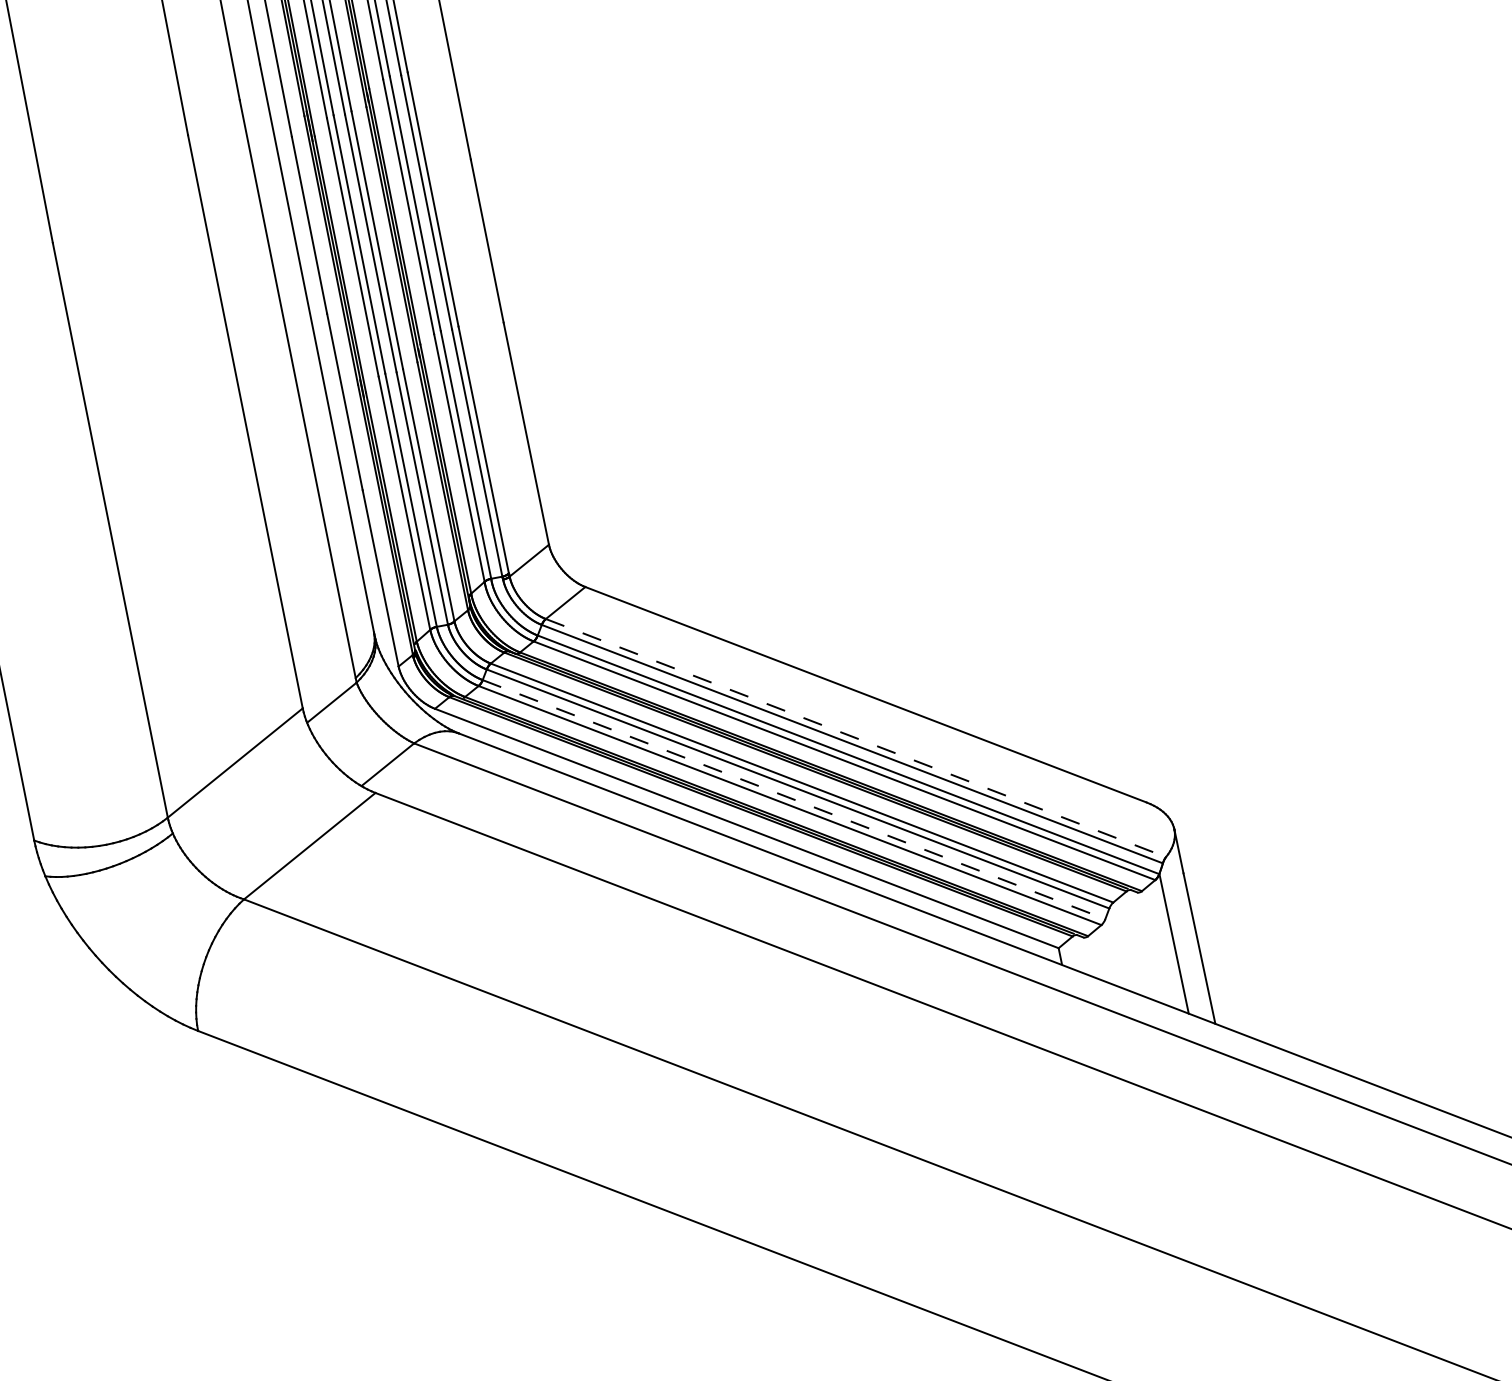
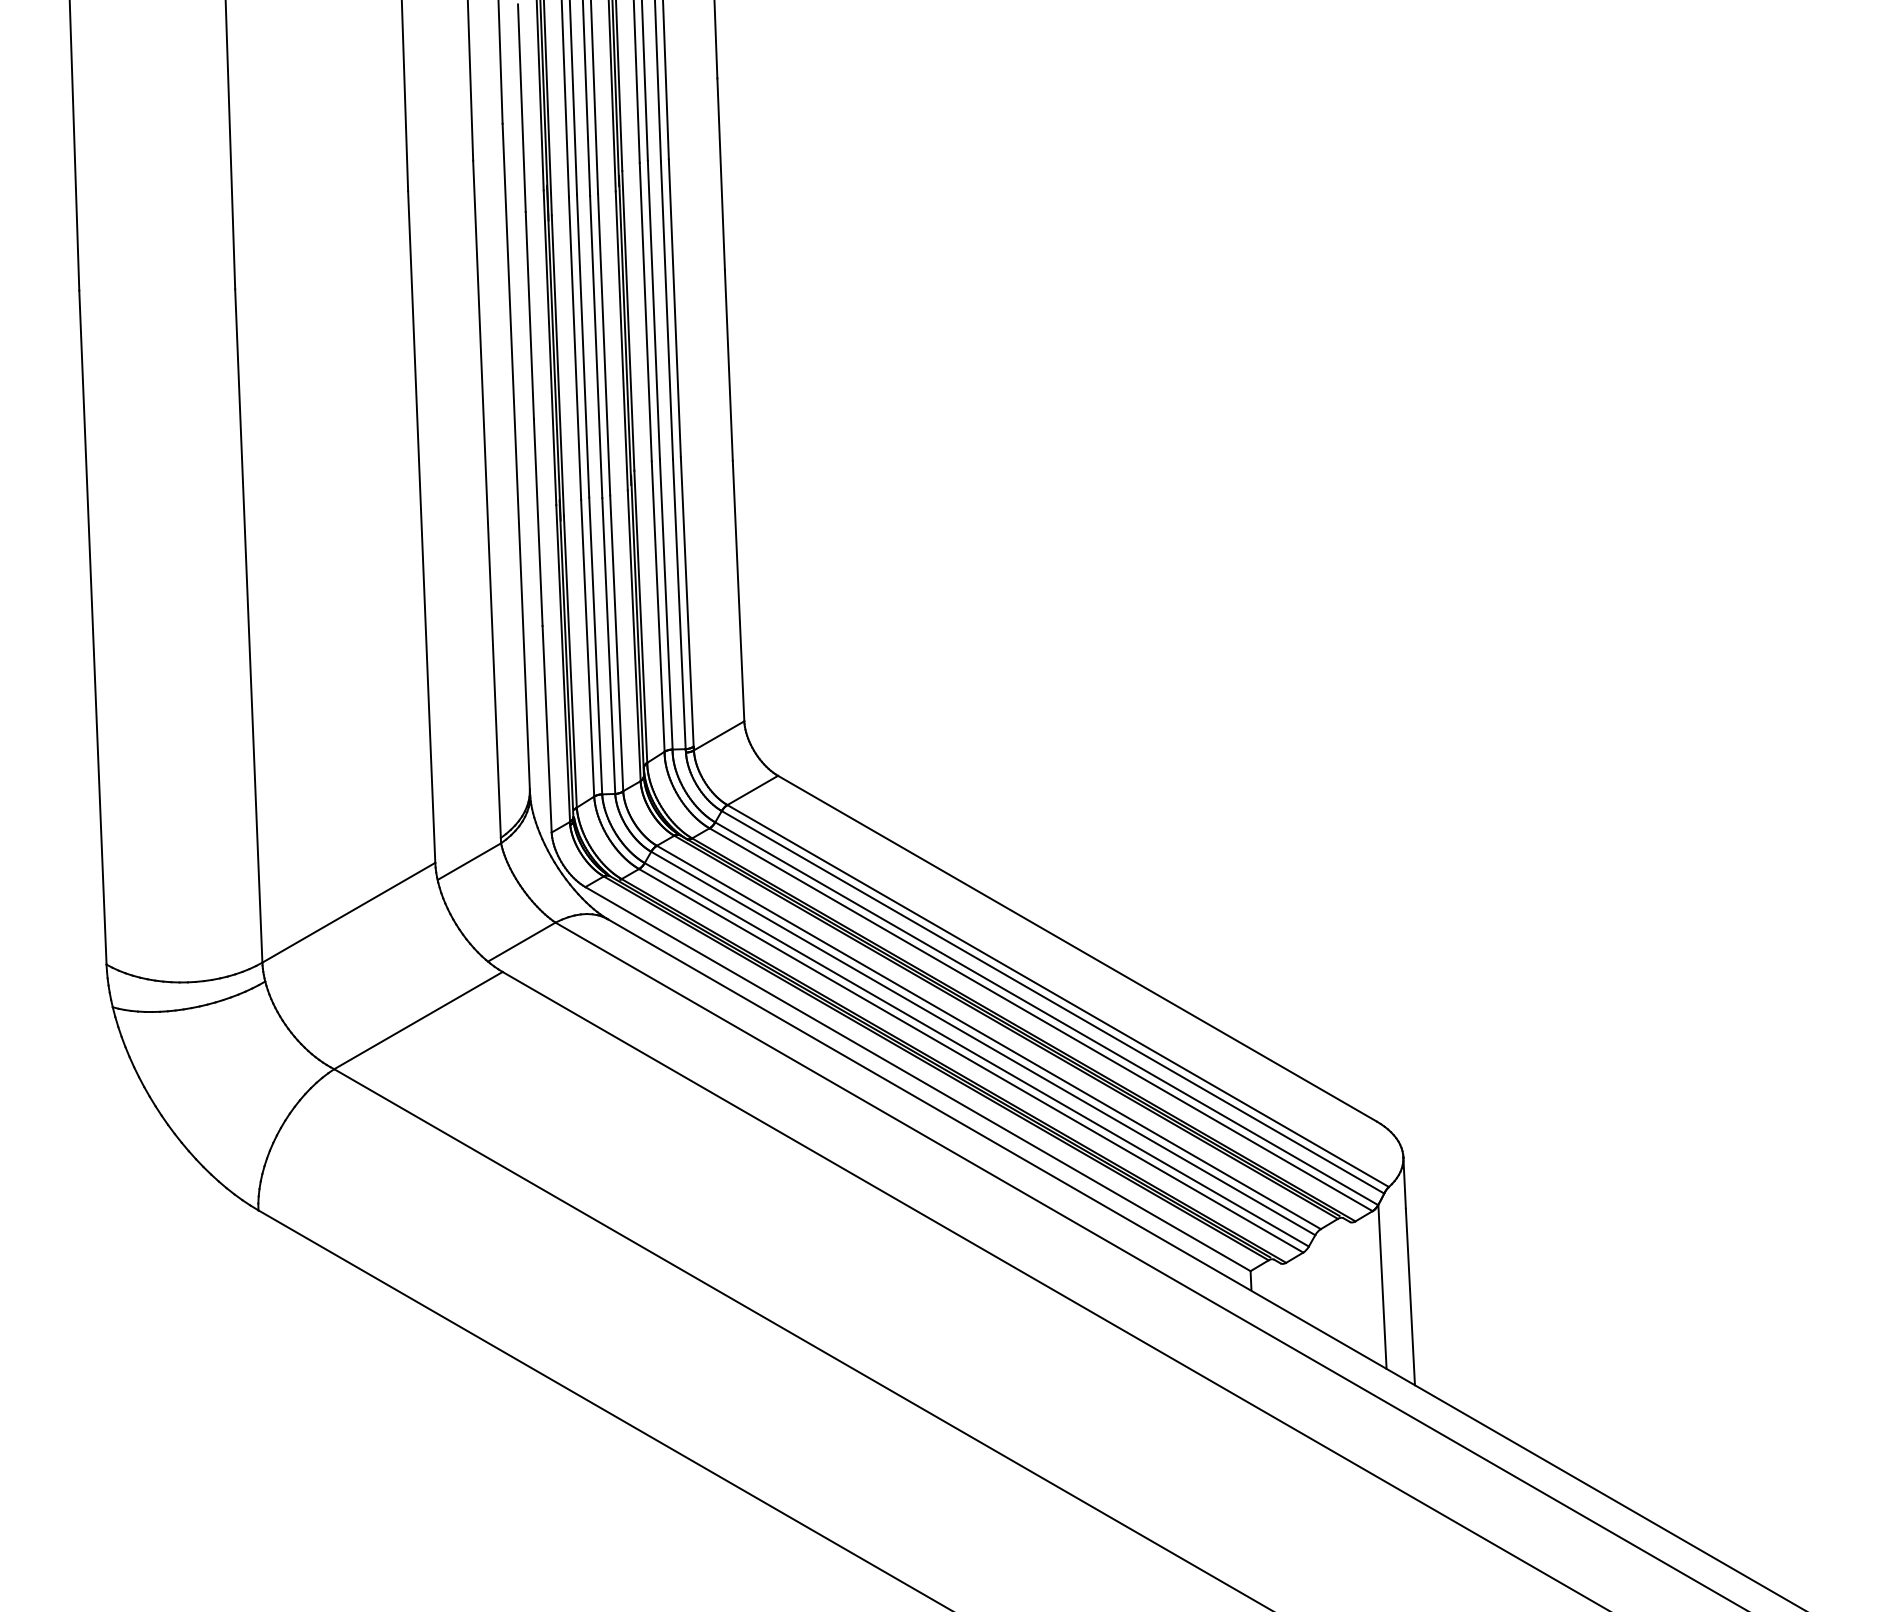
line: (856, 738) -> (1058, 996), dashed -> solid
line: (794, 800) -> (977, 1055), dashed -> solid

